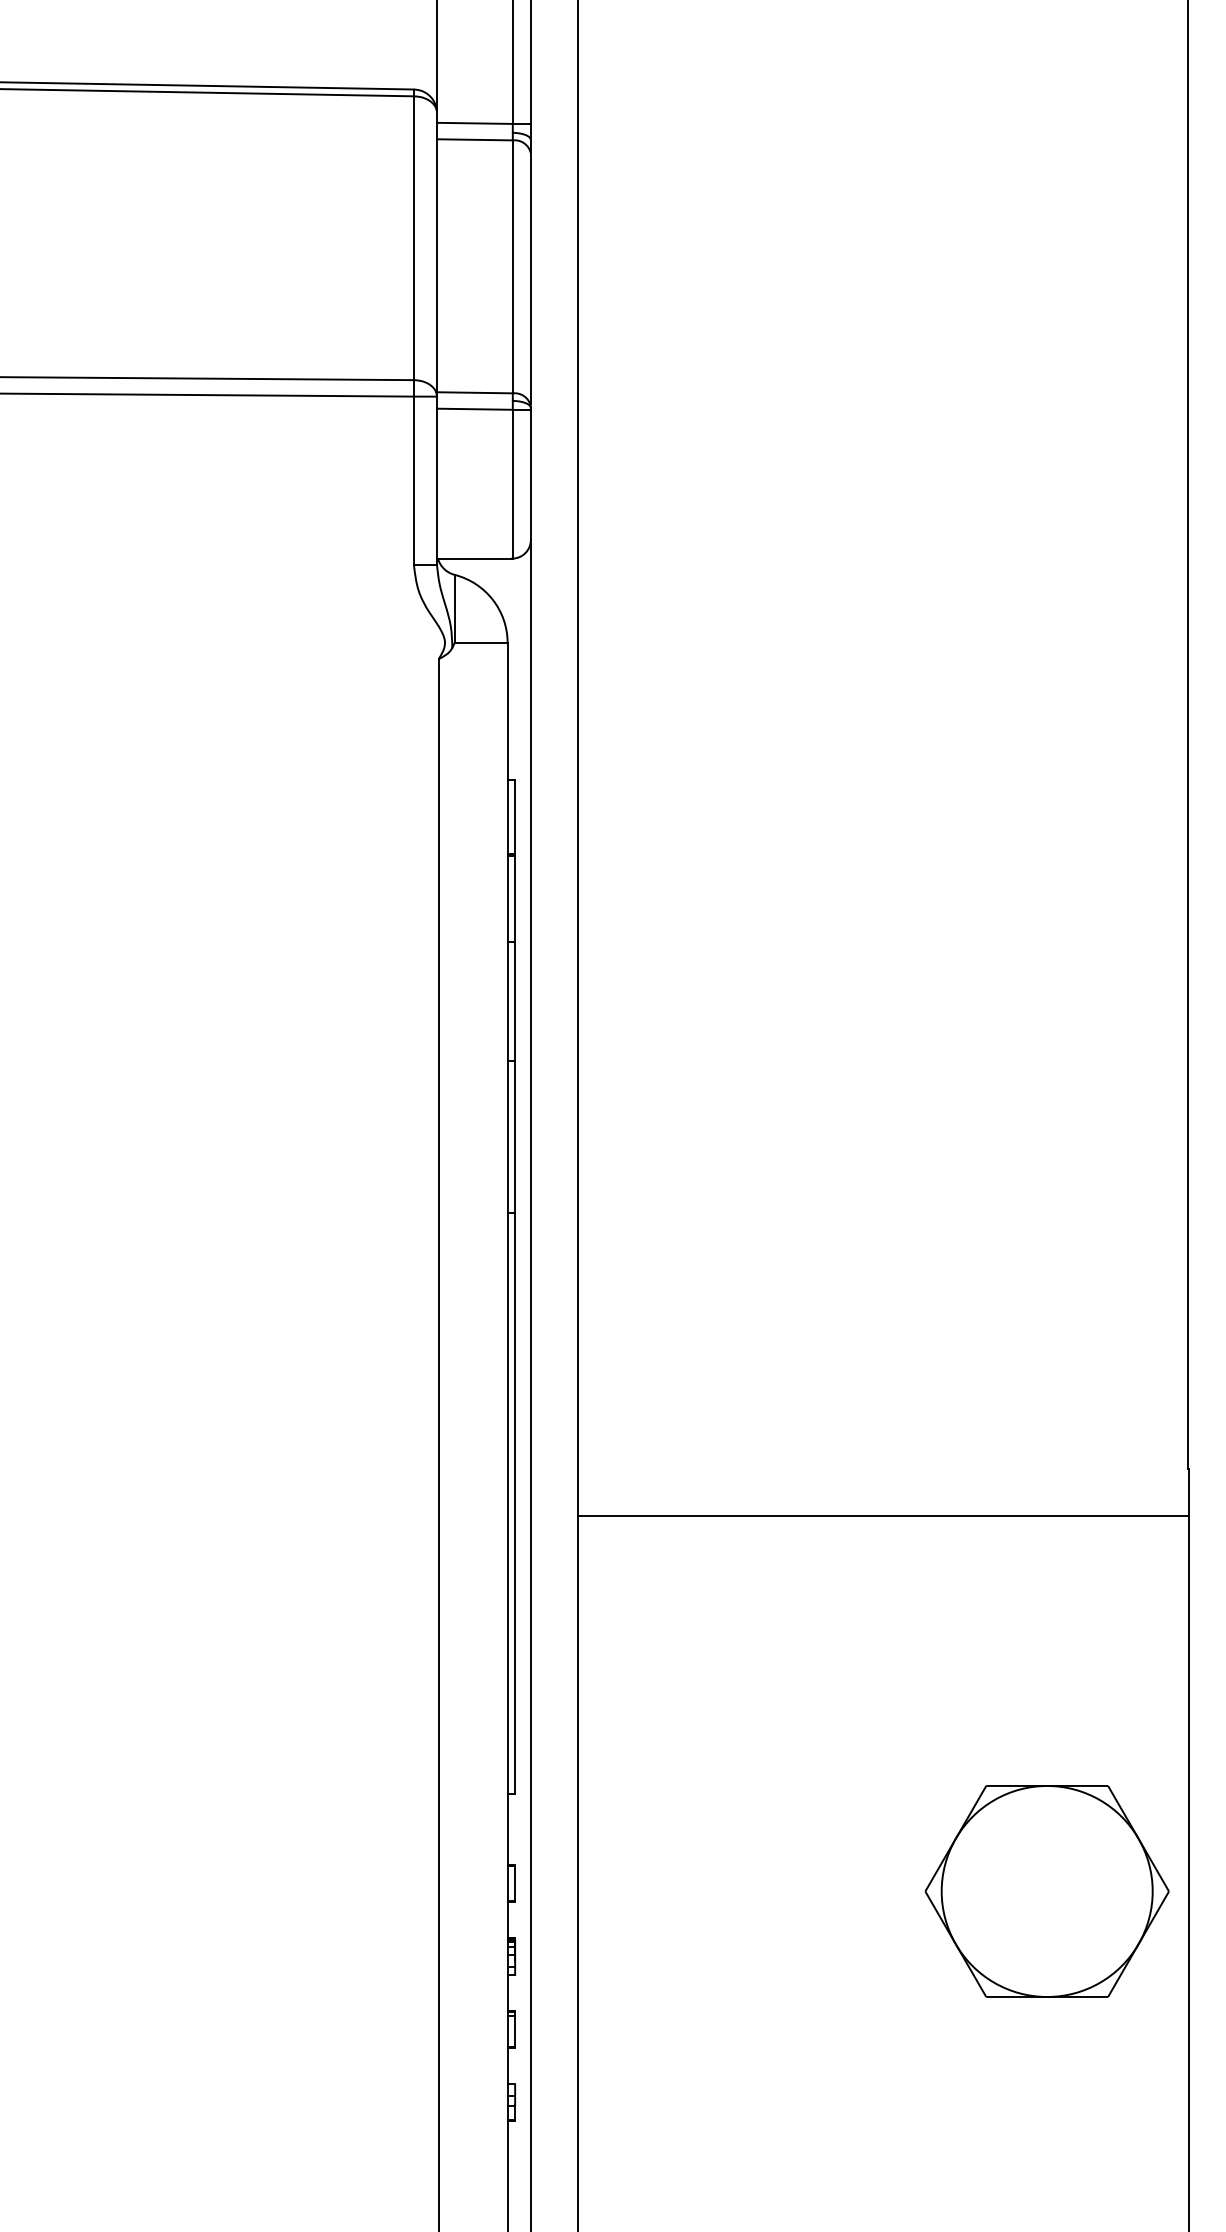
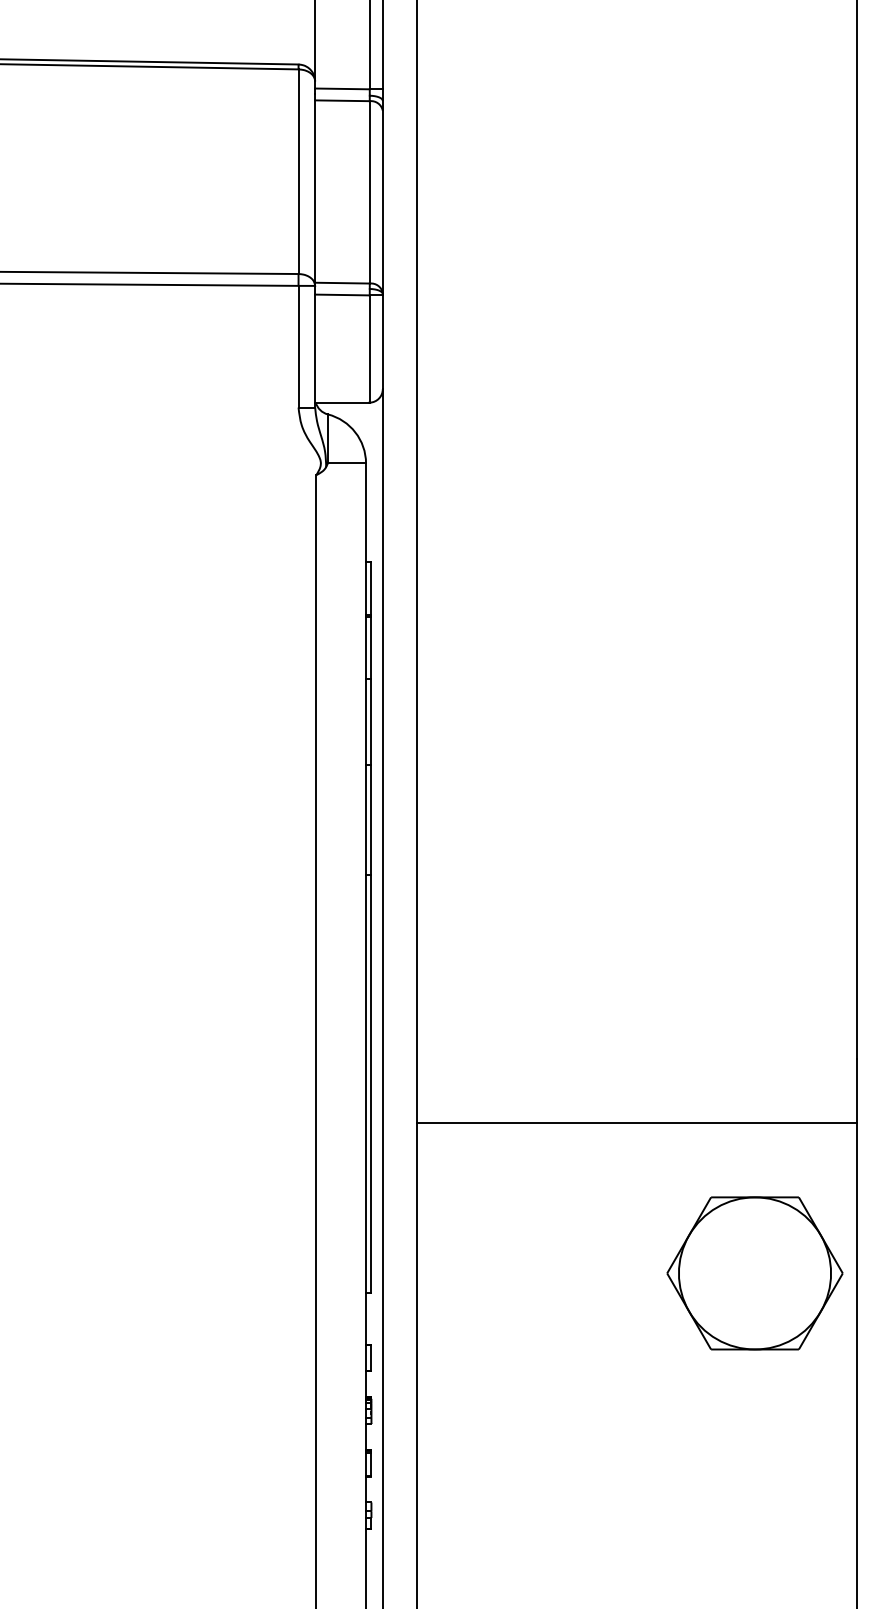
line: (883, 1516) -> (637, 1123), moved
part: (1046, 1891) -> (754, 1273), moved

